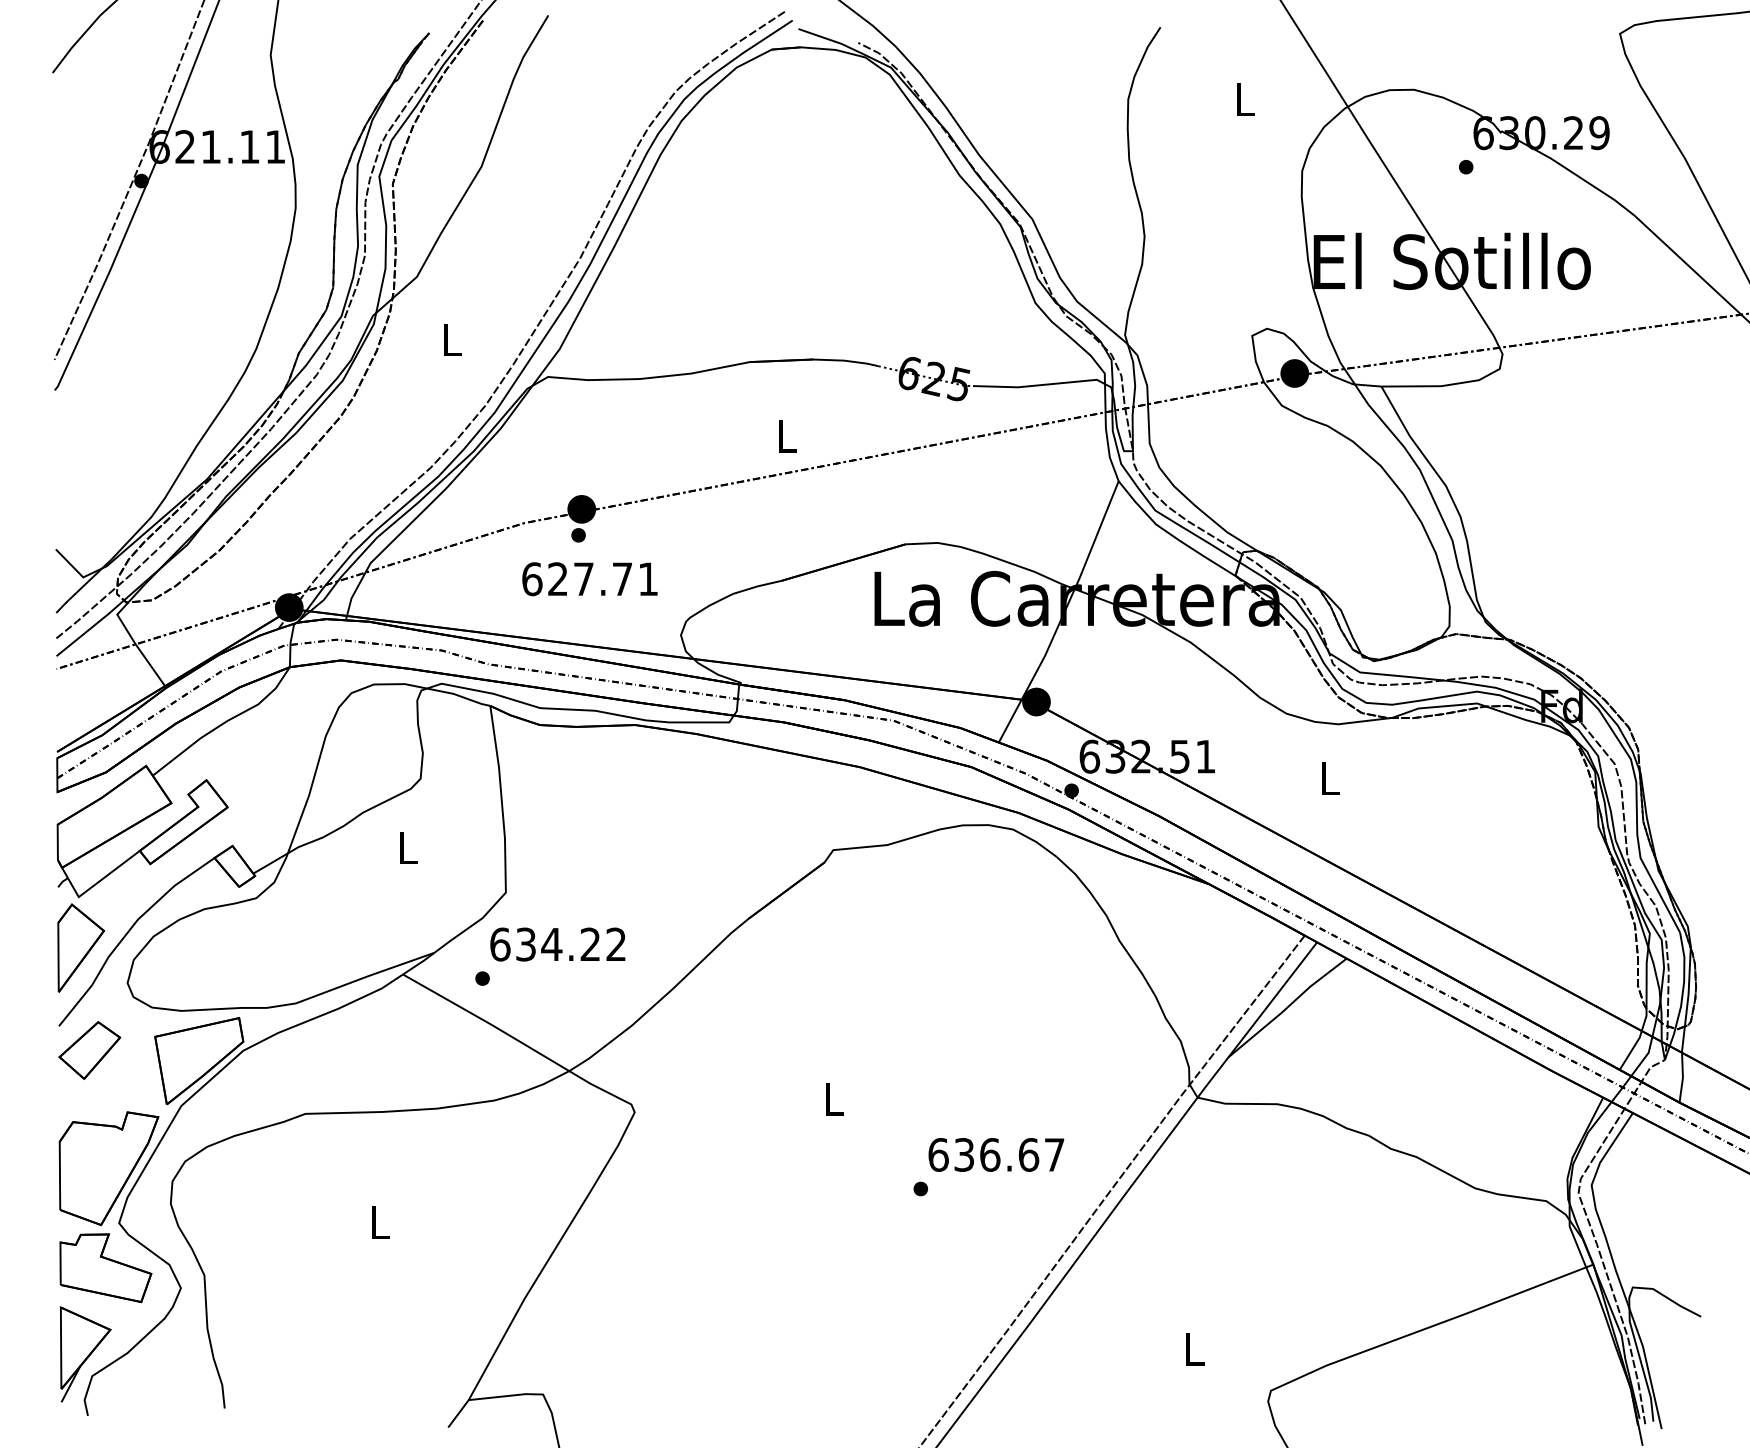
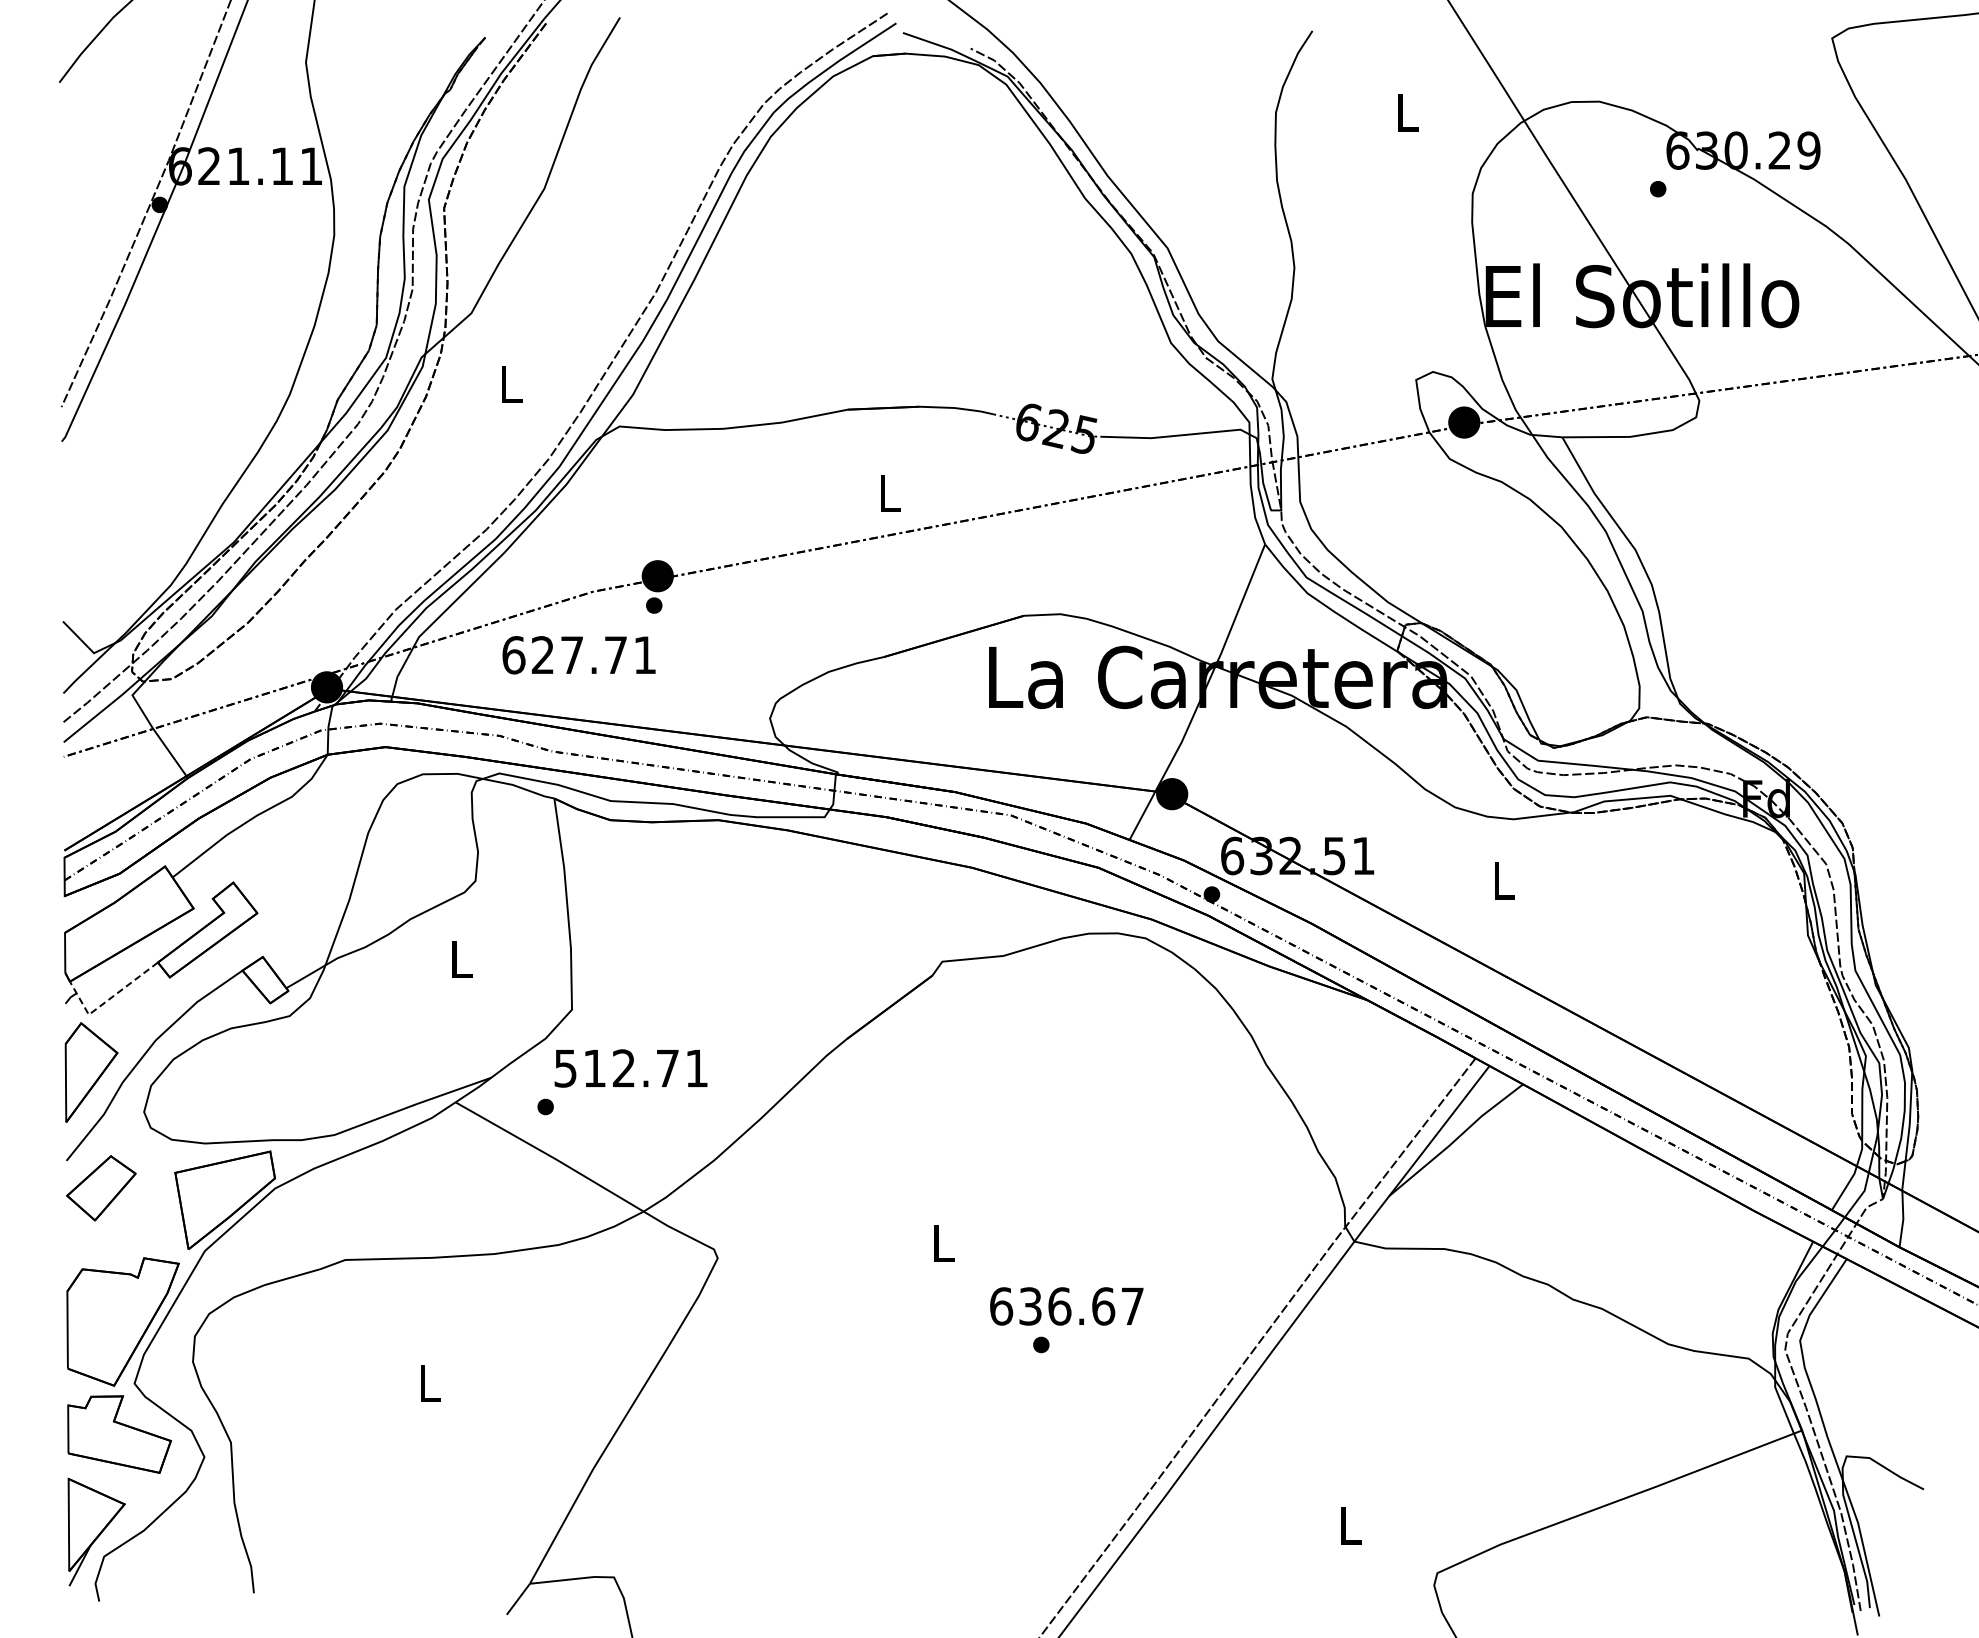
text: (589, 579) -> (578, 655), moved
line: (95, 884) -> (107, 1000), solid -> dashed
text: (557, 944) -> (630, 1068), 634.22 -> 512.71
text: (996, 1154) -> (1066, 1306), moved

